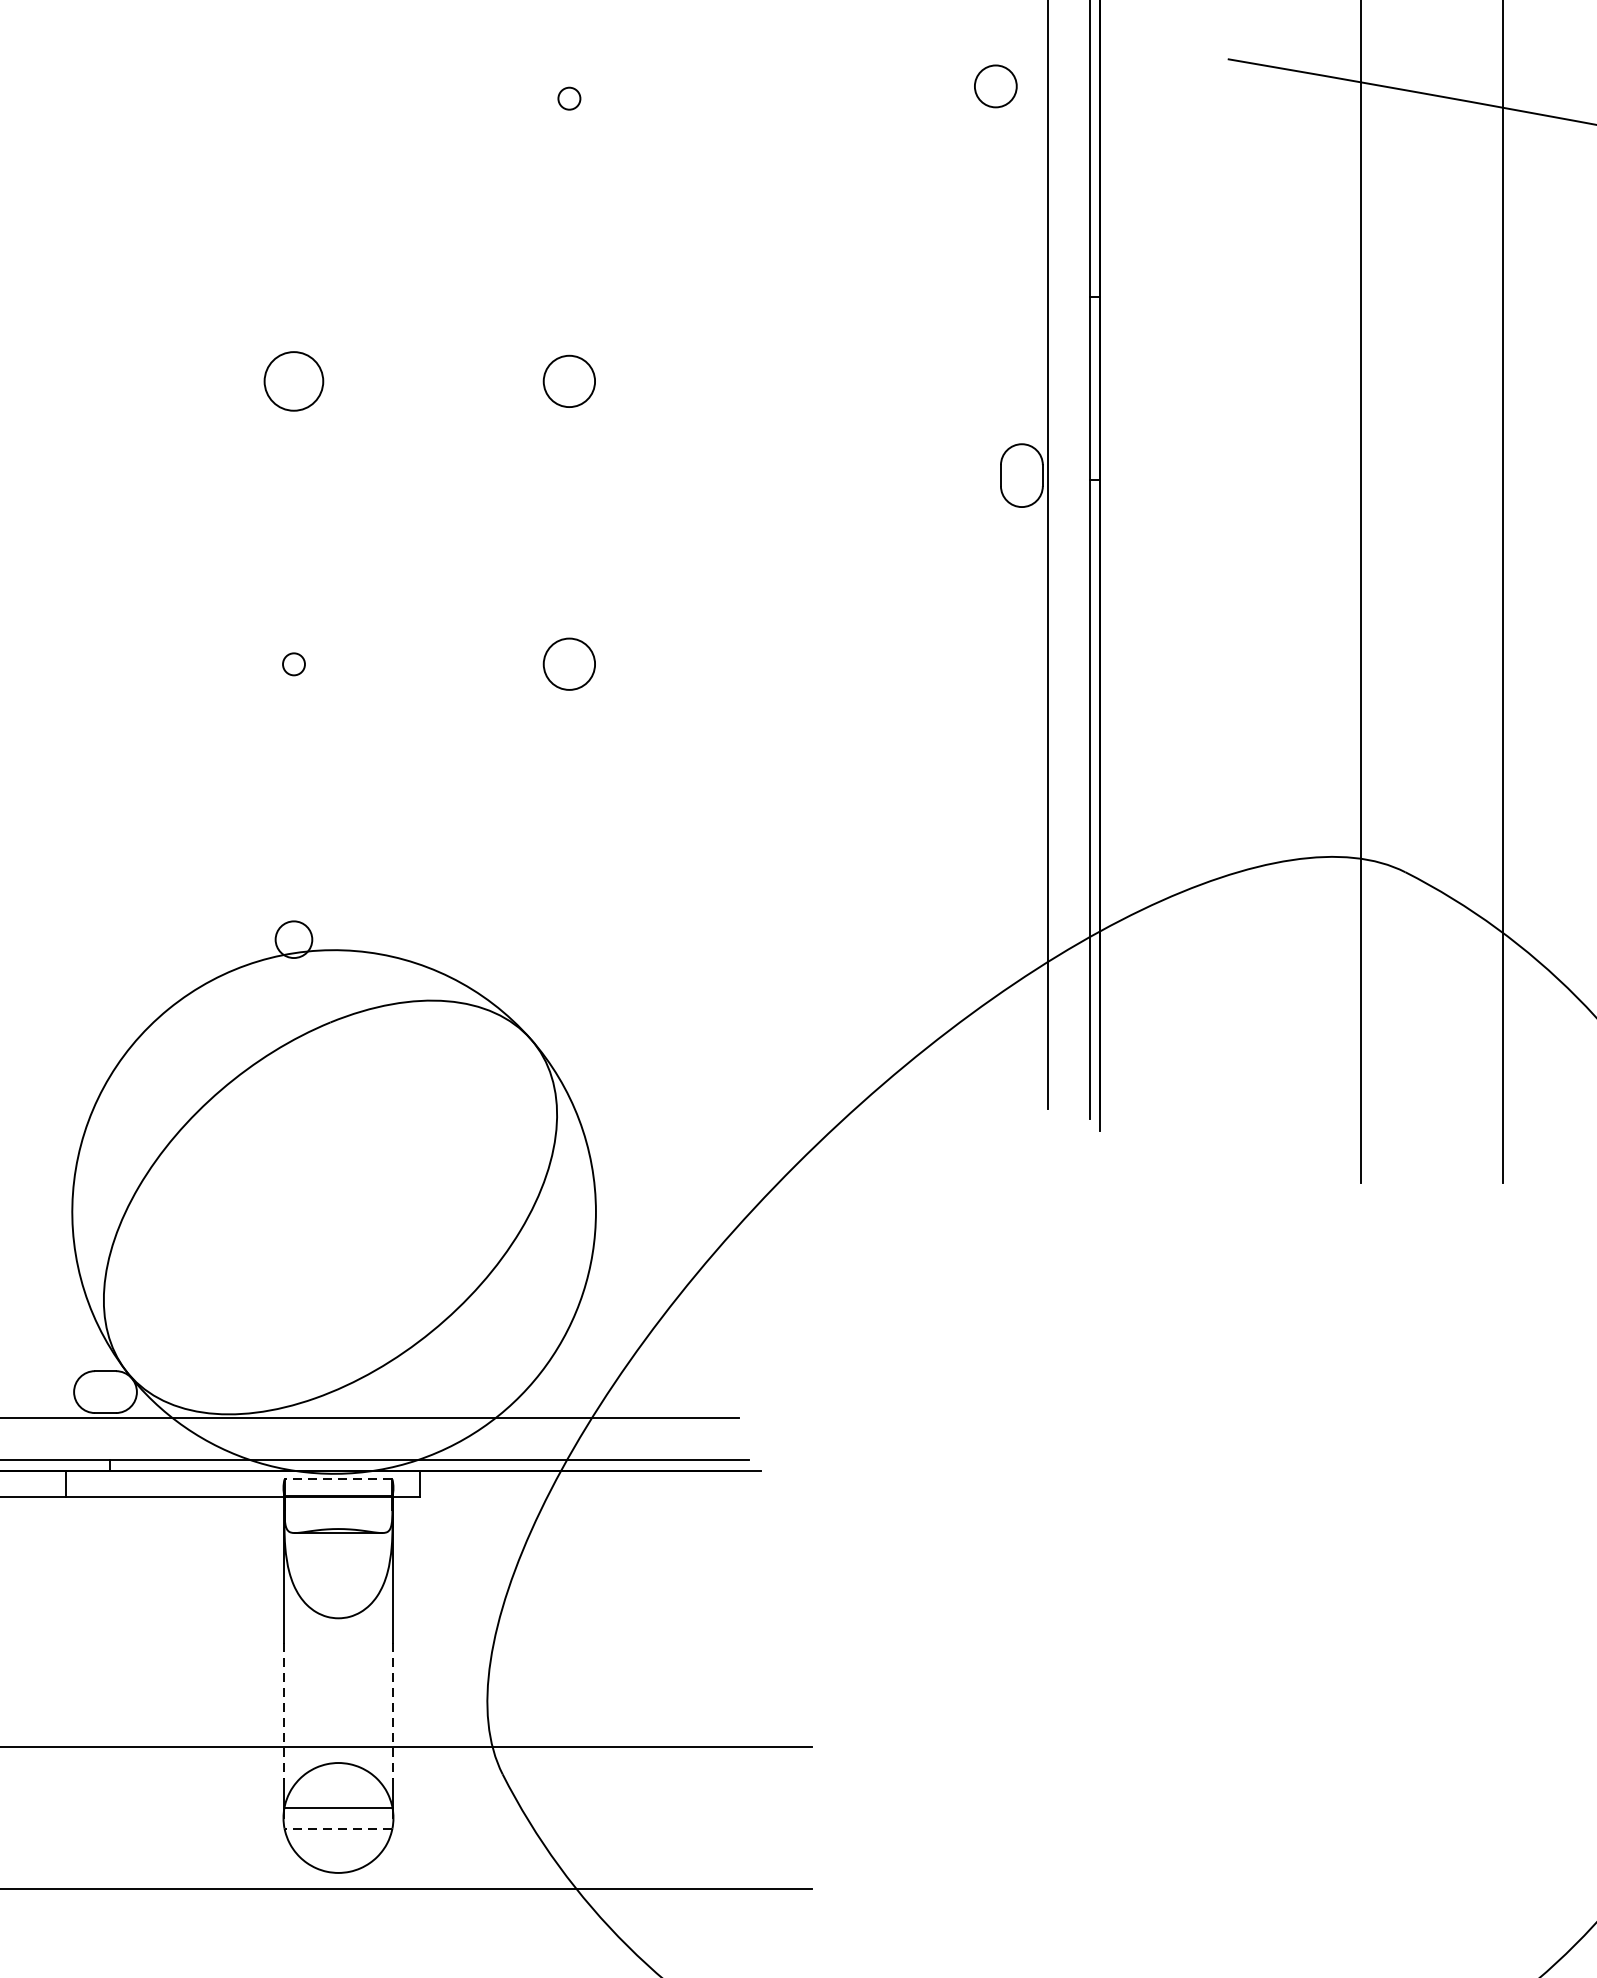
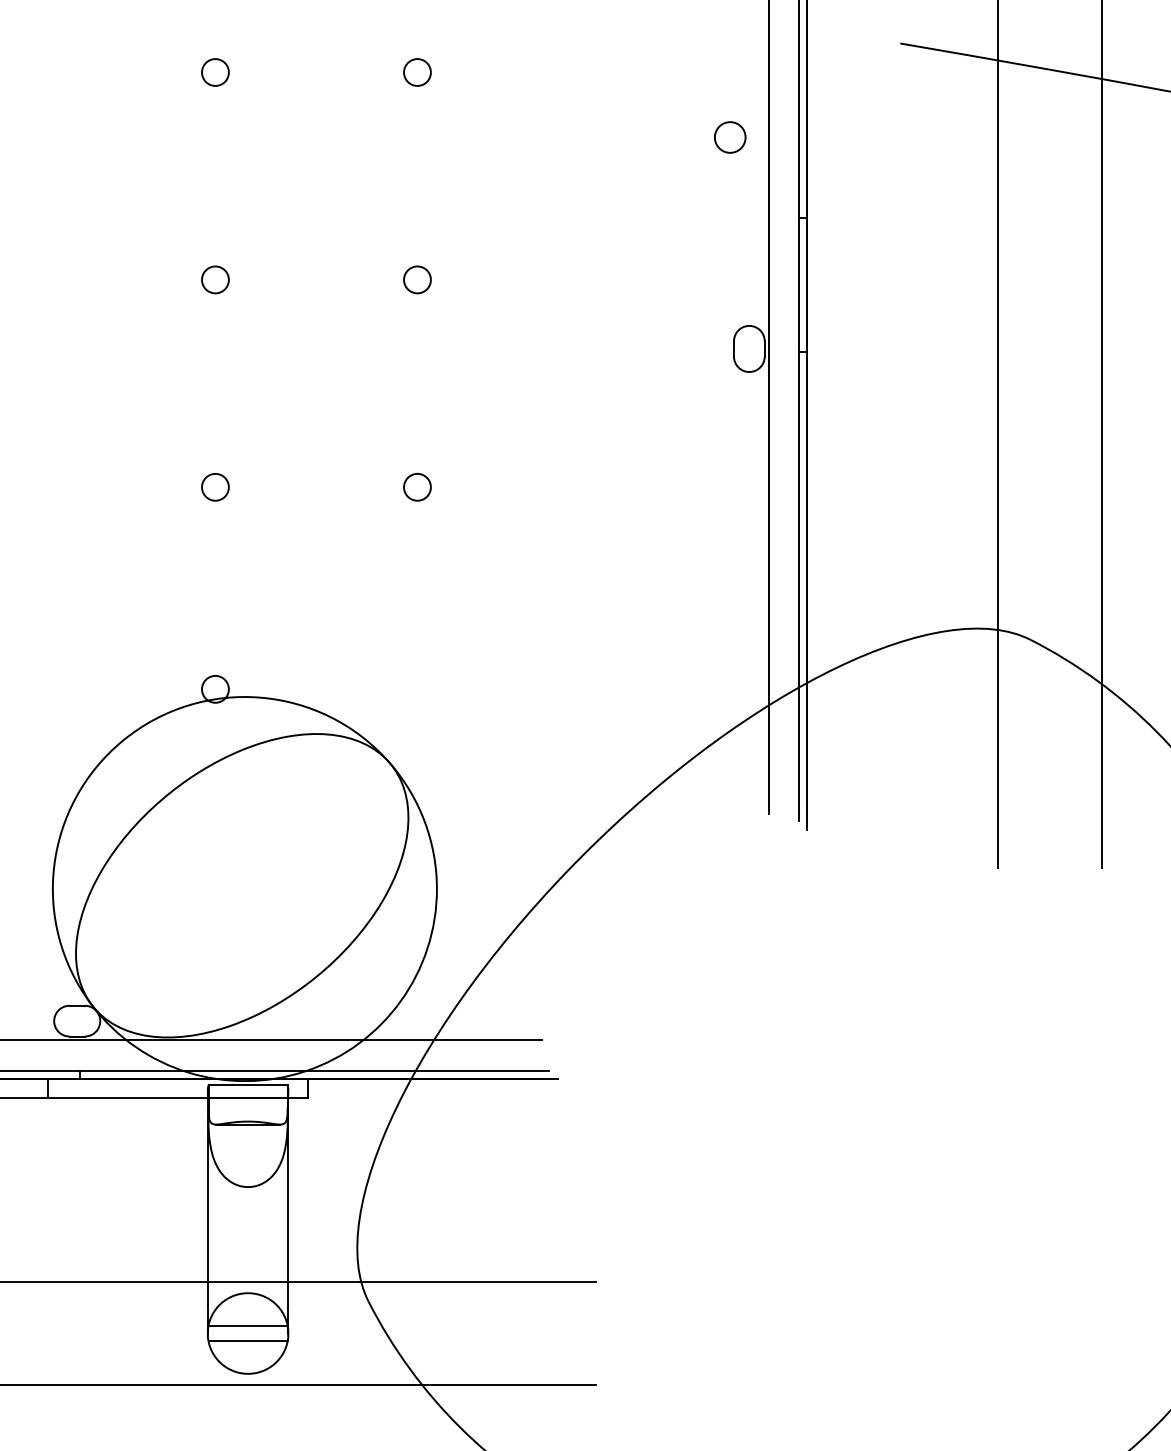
circle: (996, 86) -> (730, 137), moved
circle: (294, 98) -> (215, 72), added
circle: (569, 98) -> (417, 72), size x1.67
circle: (294, 380) -> (215, 279), size x0.62
circle: (569, 380) -> (417, 279), size x0.71
circle: (569, 663) -> (417, 486), size x0.71
circle: (294, 664) -> (215, 487), size x1.67
line: (339, 1479) -> (248, 1085), dashed -> solid
line: (283, 1710) -> (207, 1254), dashed -> solid
line: (393, 1710) -> (288, 1254), dashed -> solid
line: (339, 1828) -> (248, 1341), dashed -> solid

